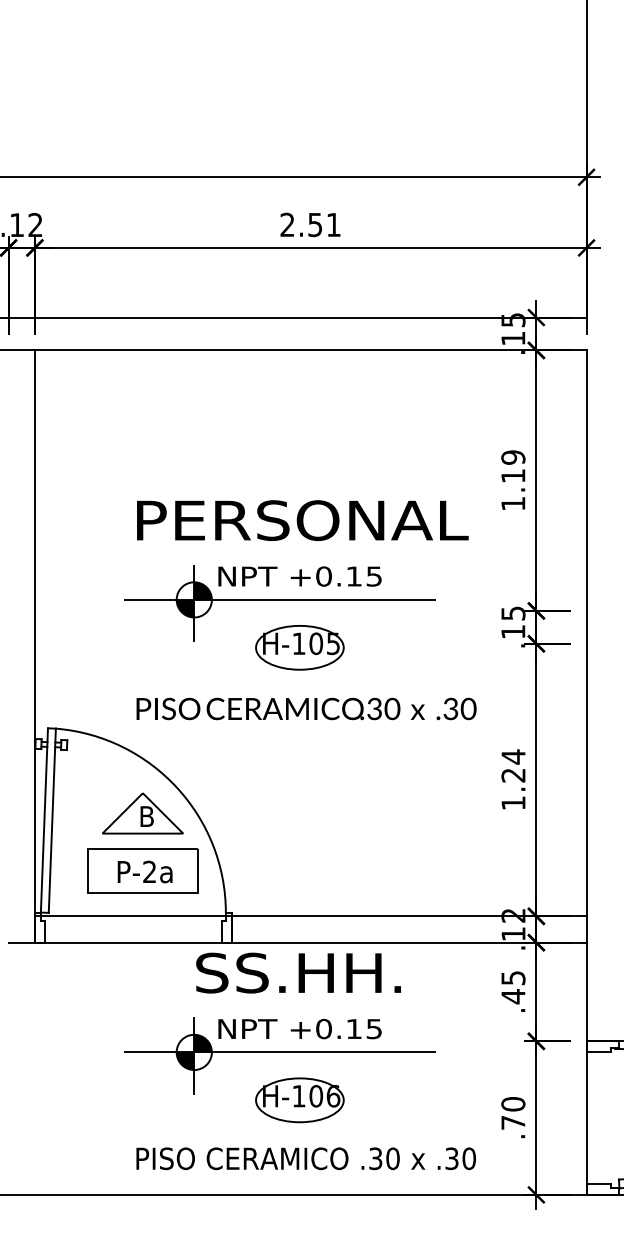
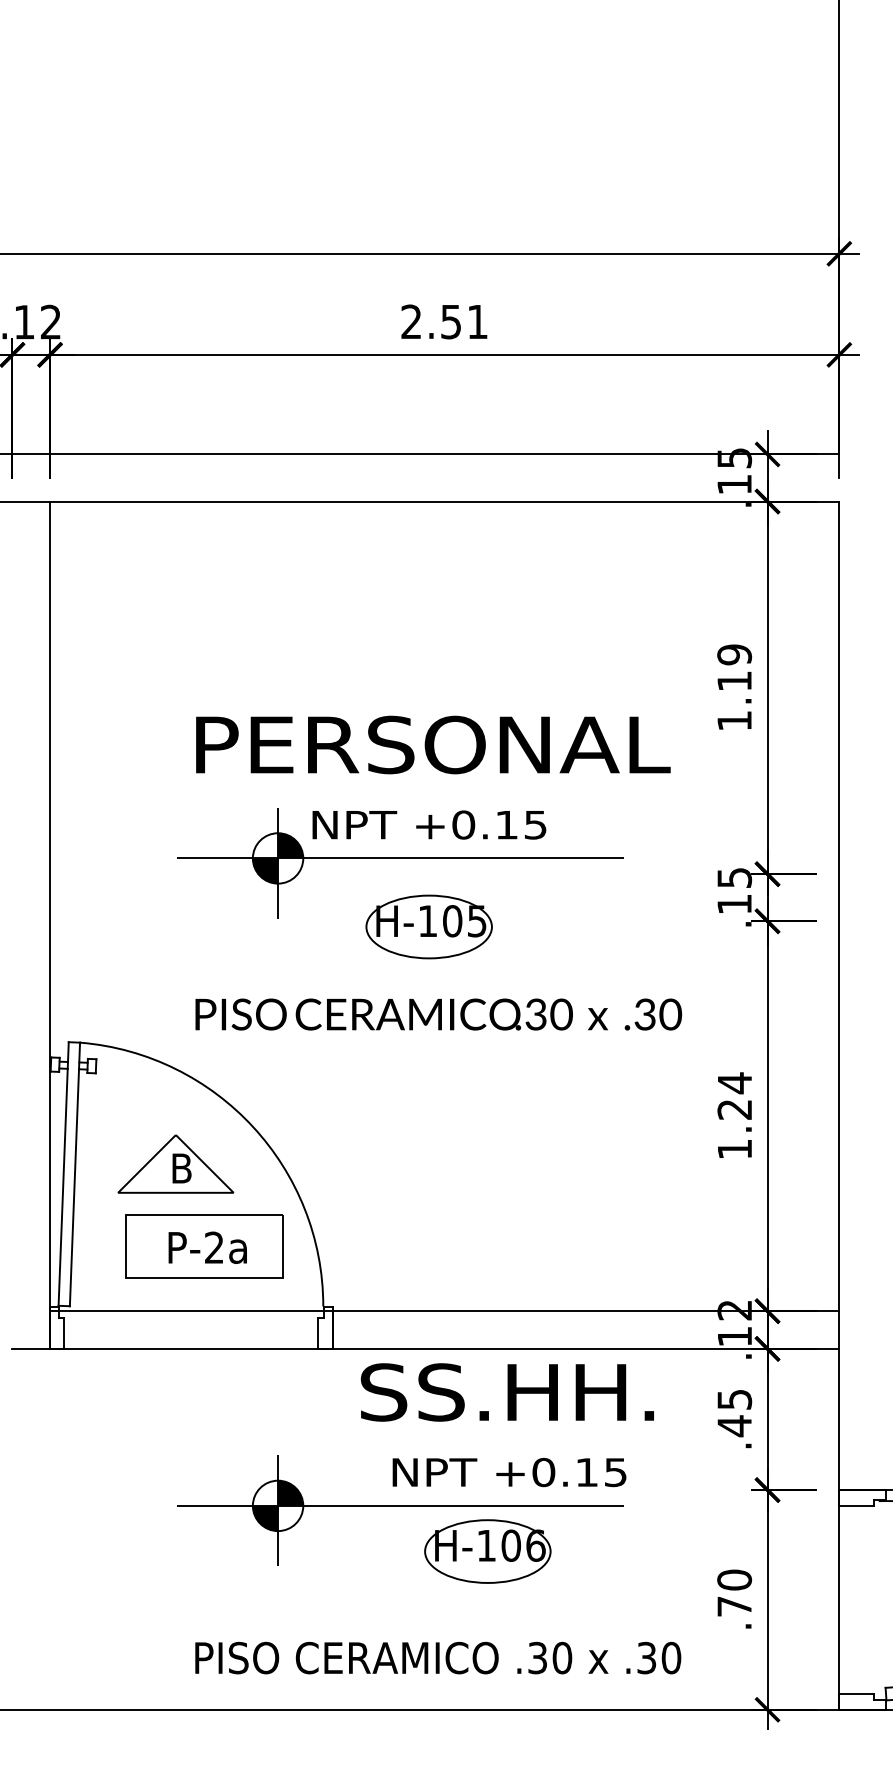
part: (142, 813) -> (175, 1164), moved
text: (298, 995) -> (507, 1424), moved
part: (299, 1100) -> (487, 1551), moved

